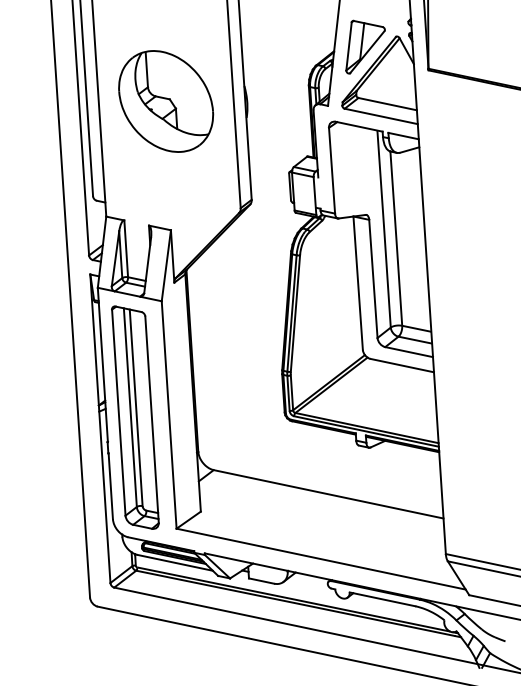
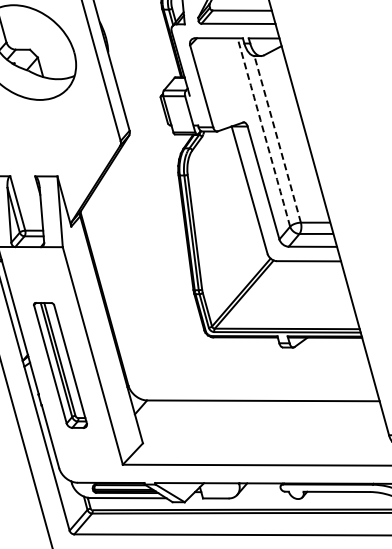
arc: (384, 229) -> (264, 132), solid -> dashed
arc: (396, 238) -> (277, 139), solid -> dashed
part: (135, 417) -> (60, 365), size x0.6

